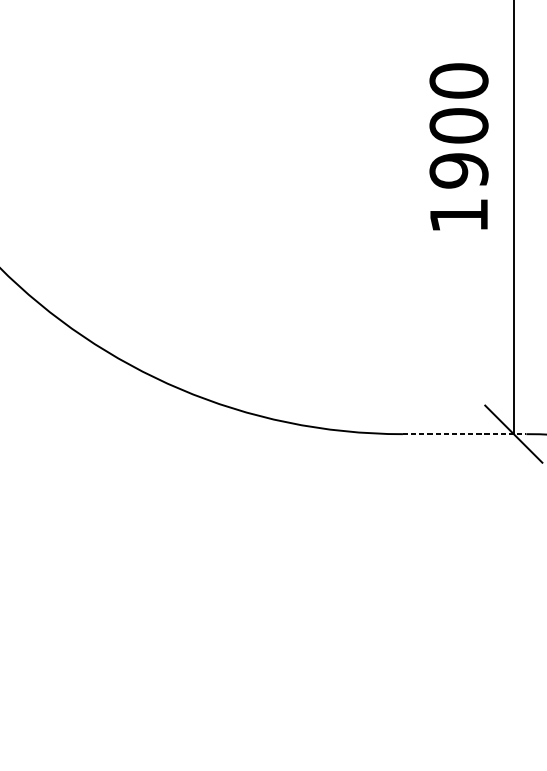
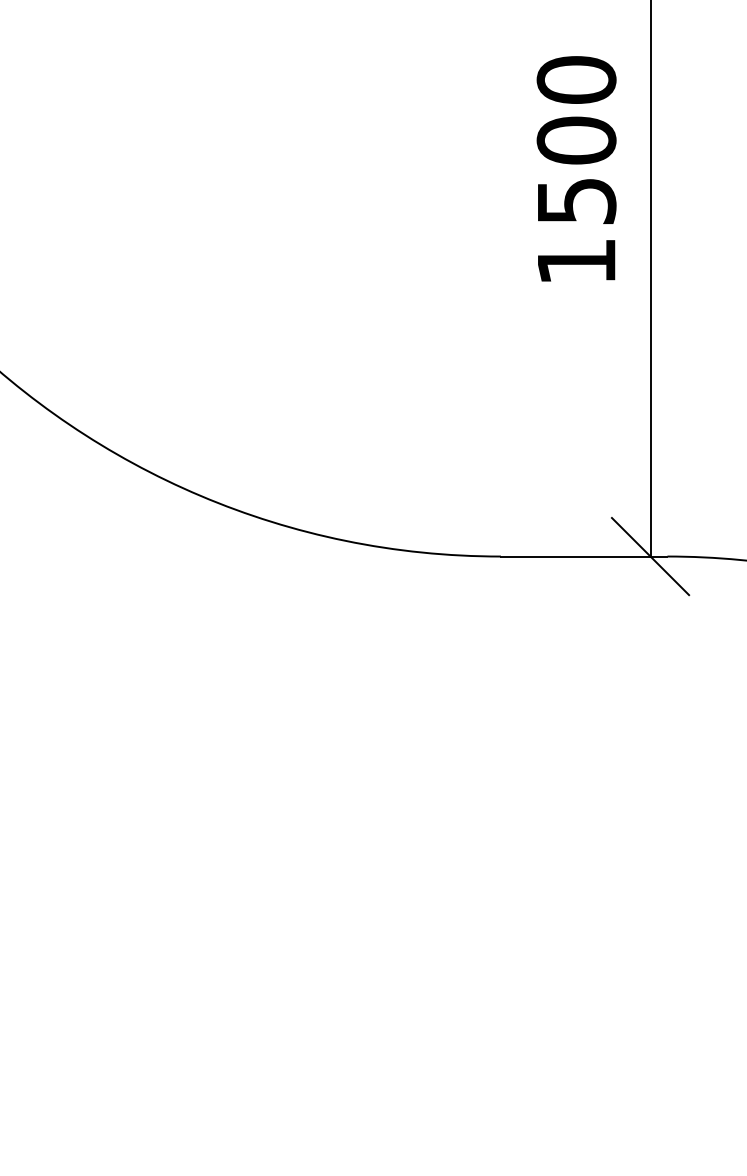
text: (458, 171) -> (576, 201), 1900 -> 1500
line: (464, 434) -> (584, 556), dashed -> solid

